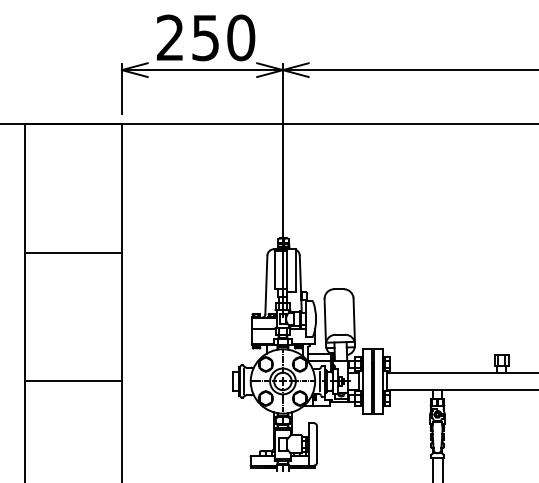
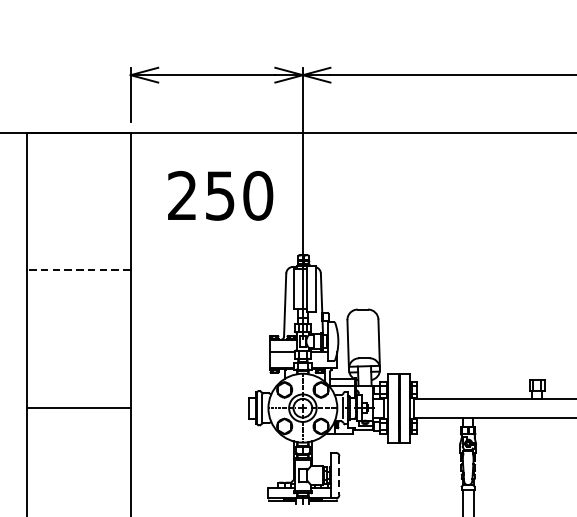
text: (206, 37) -> (221, 195), moved
line: (73, 252) -> (78, 270), solid -> dashed
line: (317, 444) -> (339, 475), solid -> dashed

